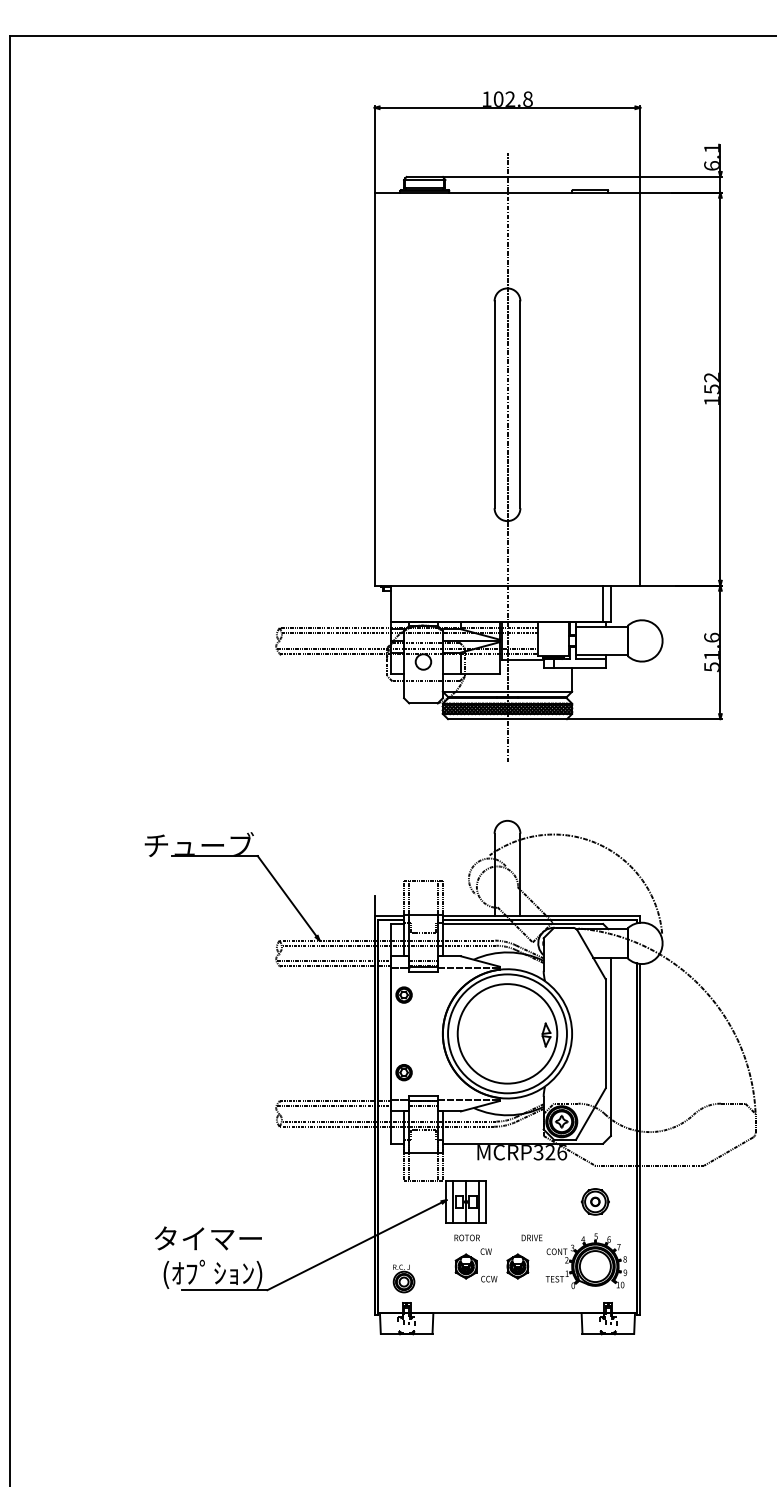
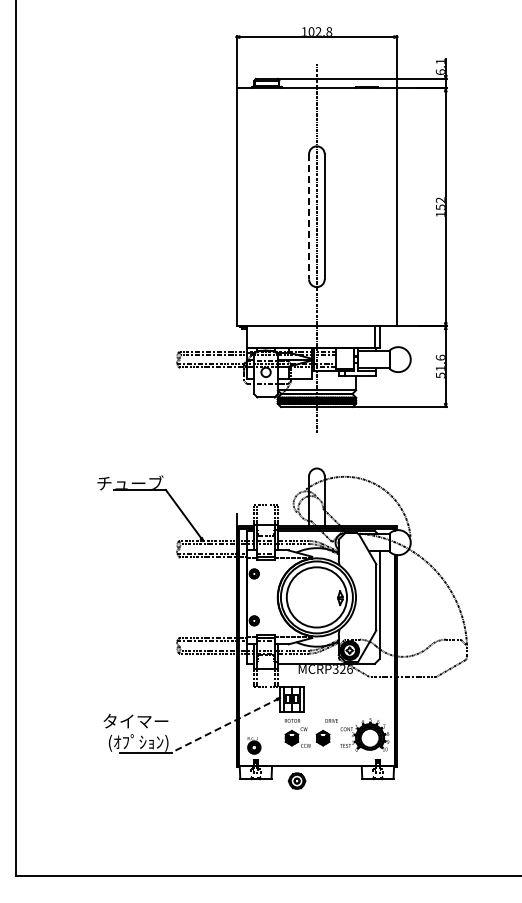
line: (495, 404) -> (309, 216), solid -> dashed
part: (594, 1200) -> (296, 780), moved
line: (356, 1245) -> (225, 725), solid -> dashed

